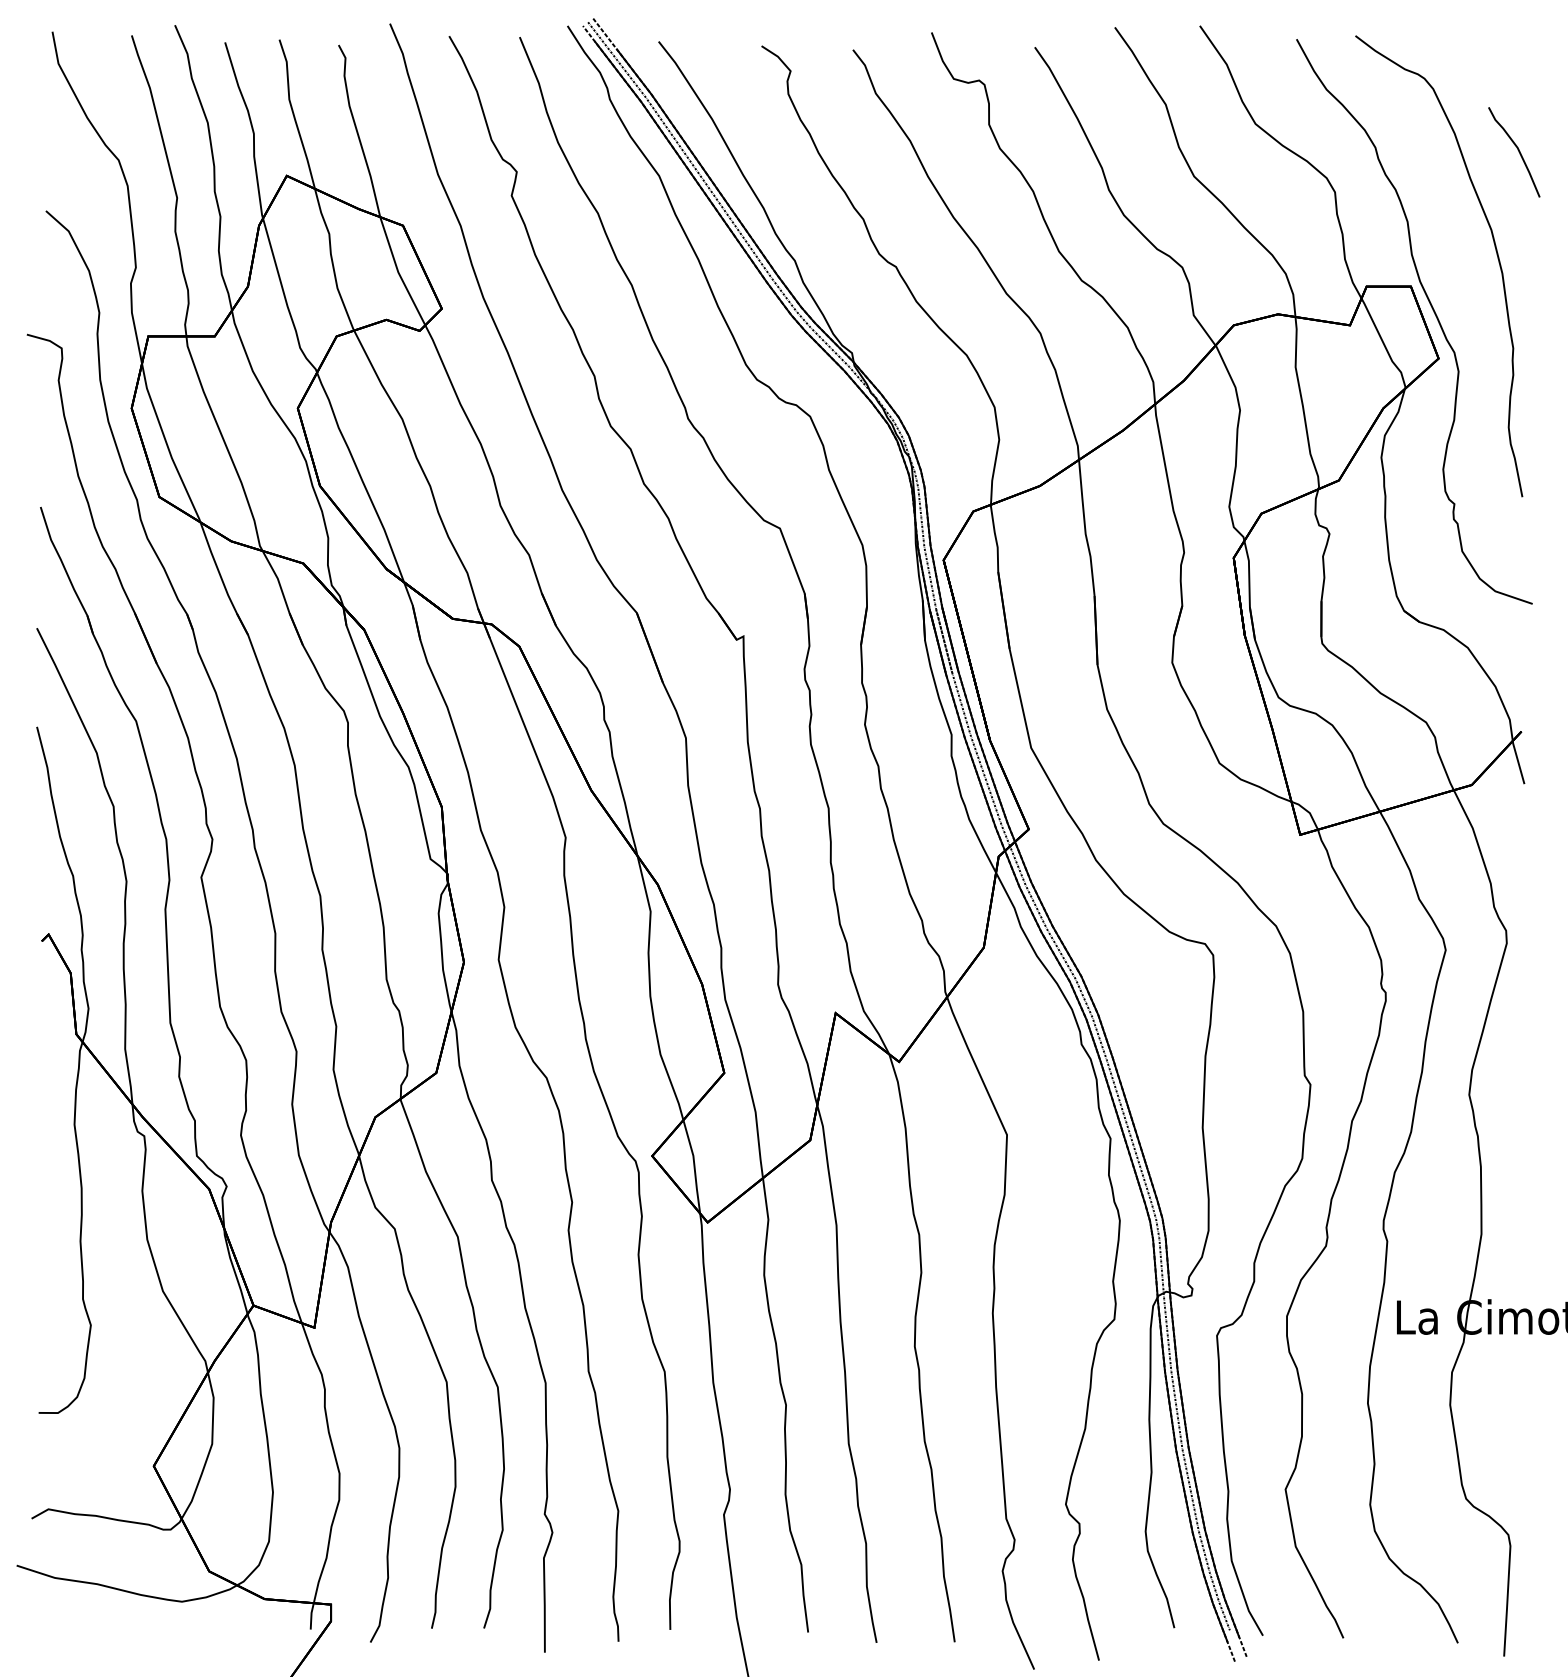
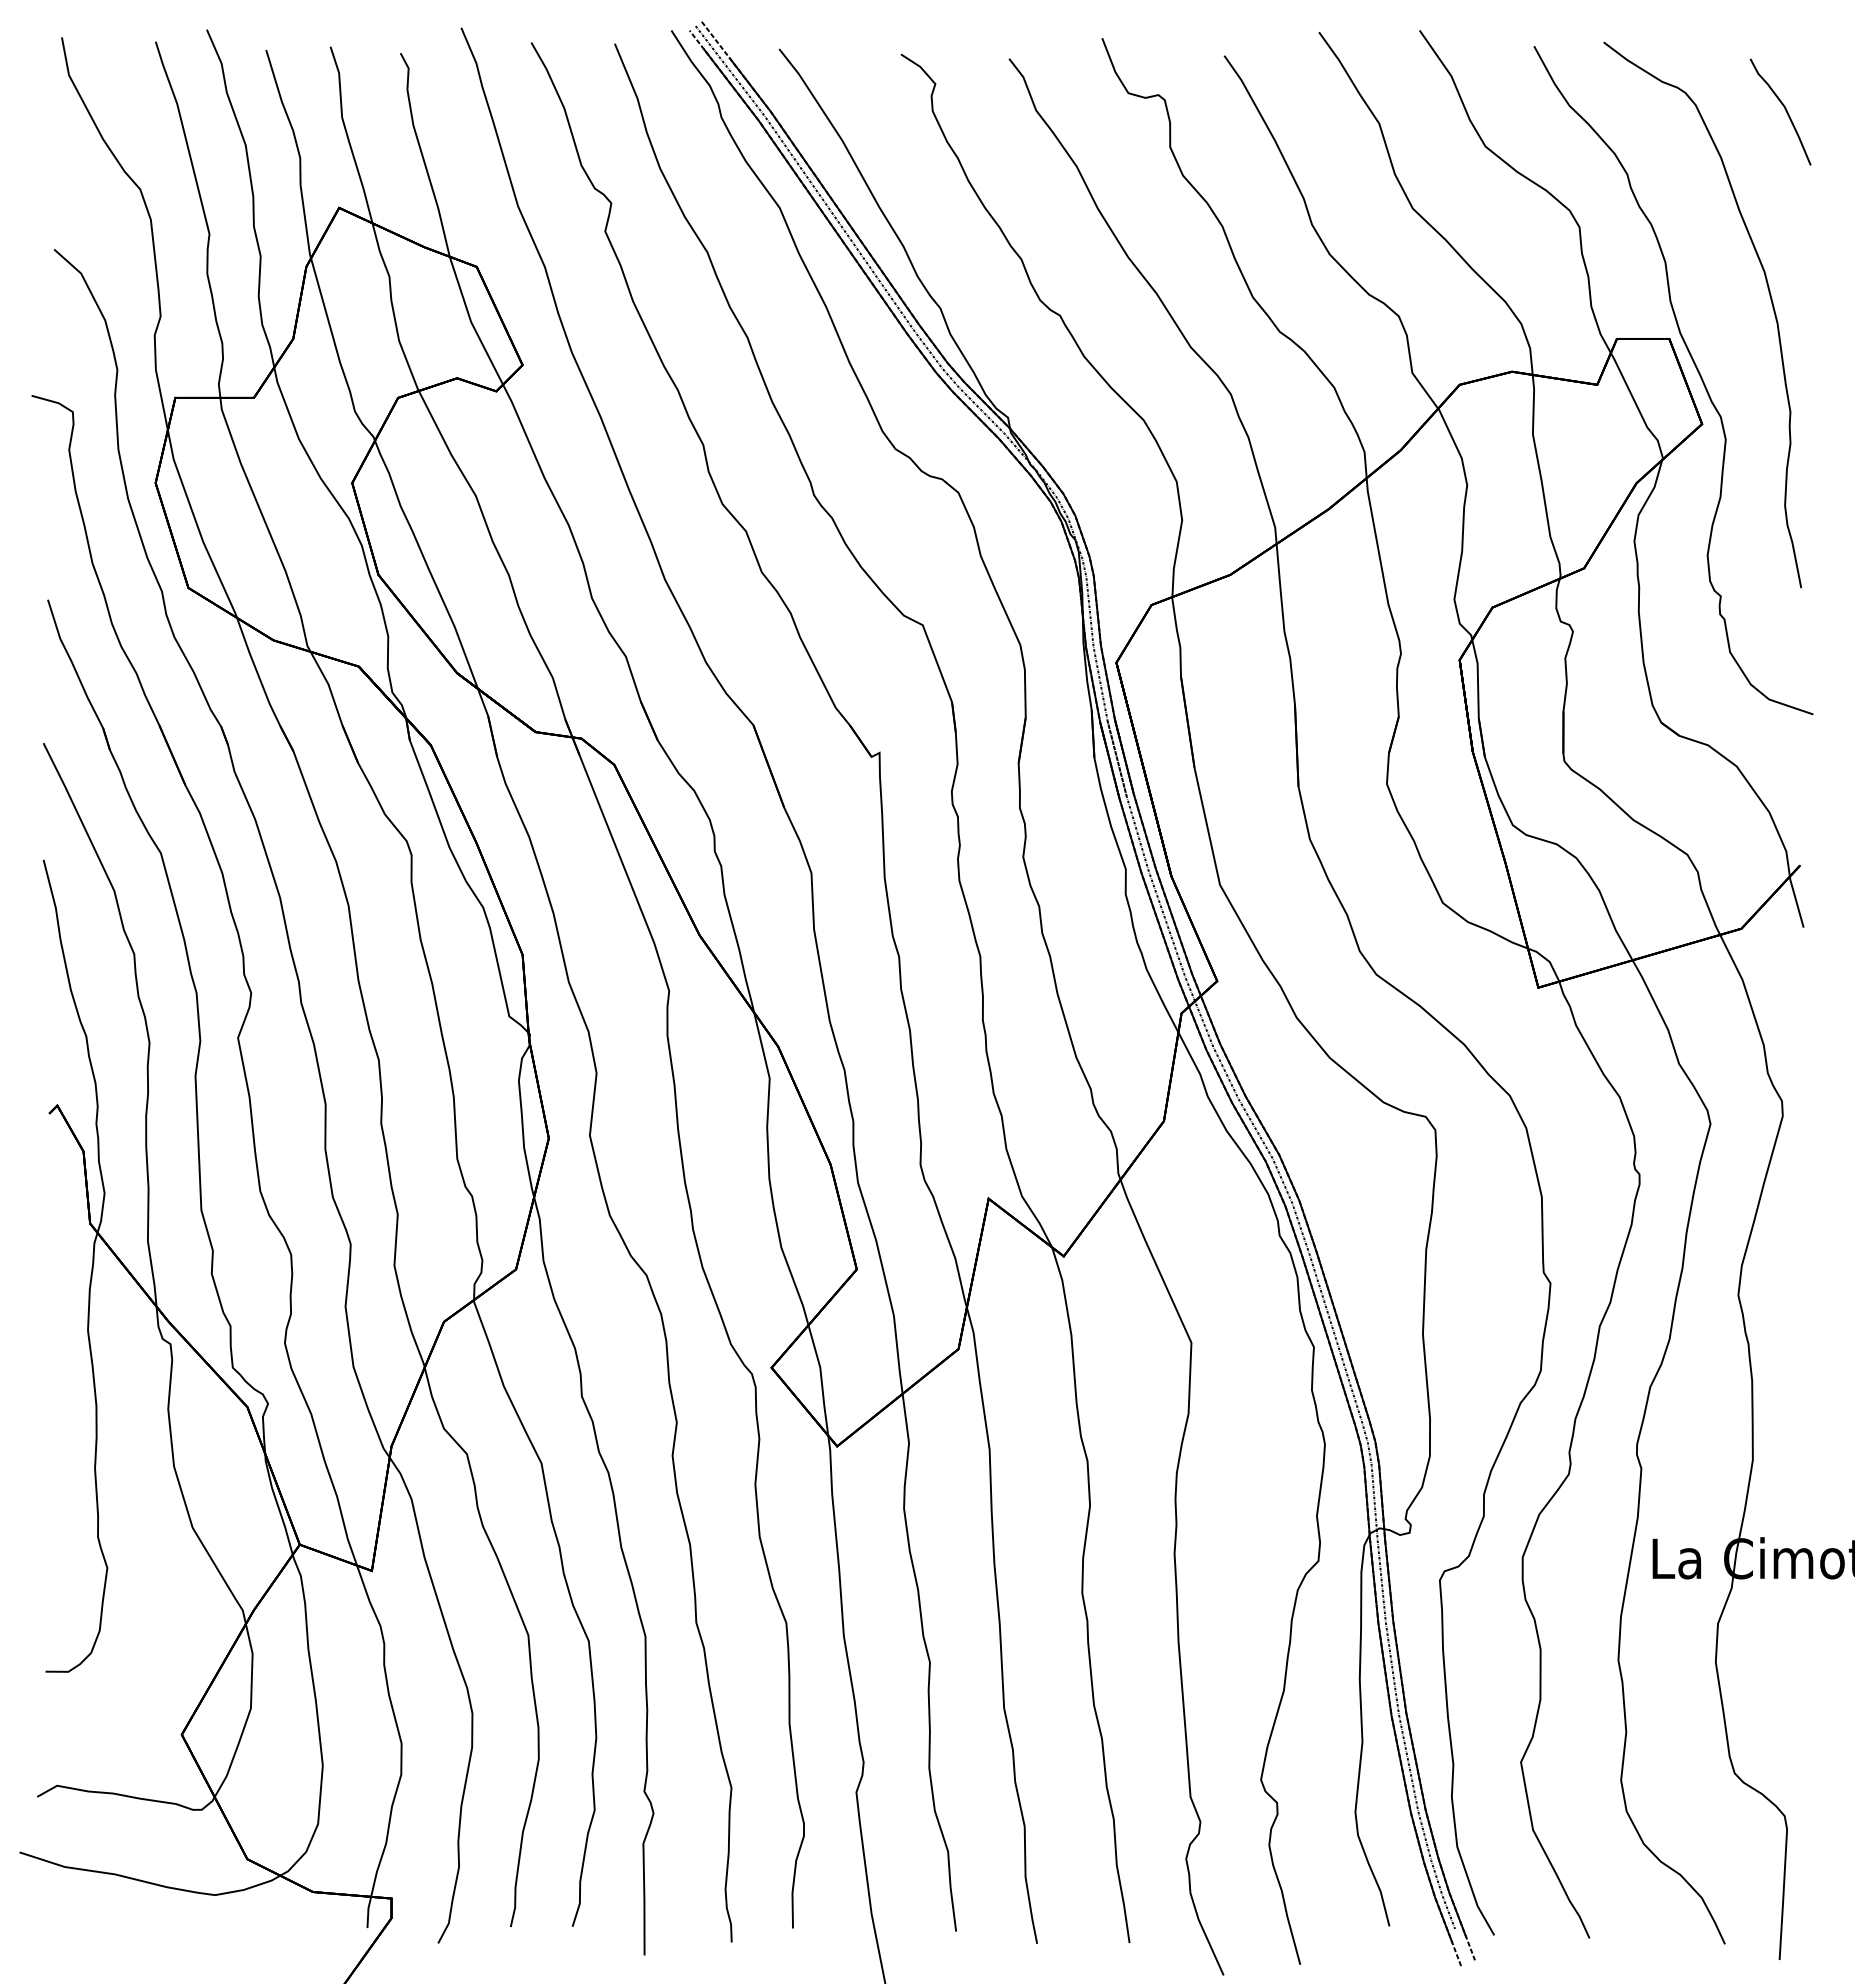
curve: (1517, 150) -> (1784, 109), moved

